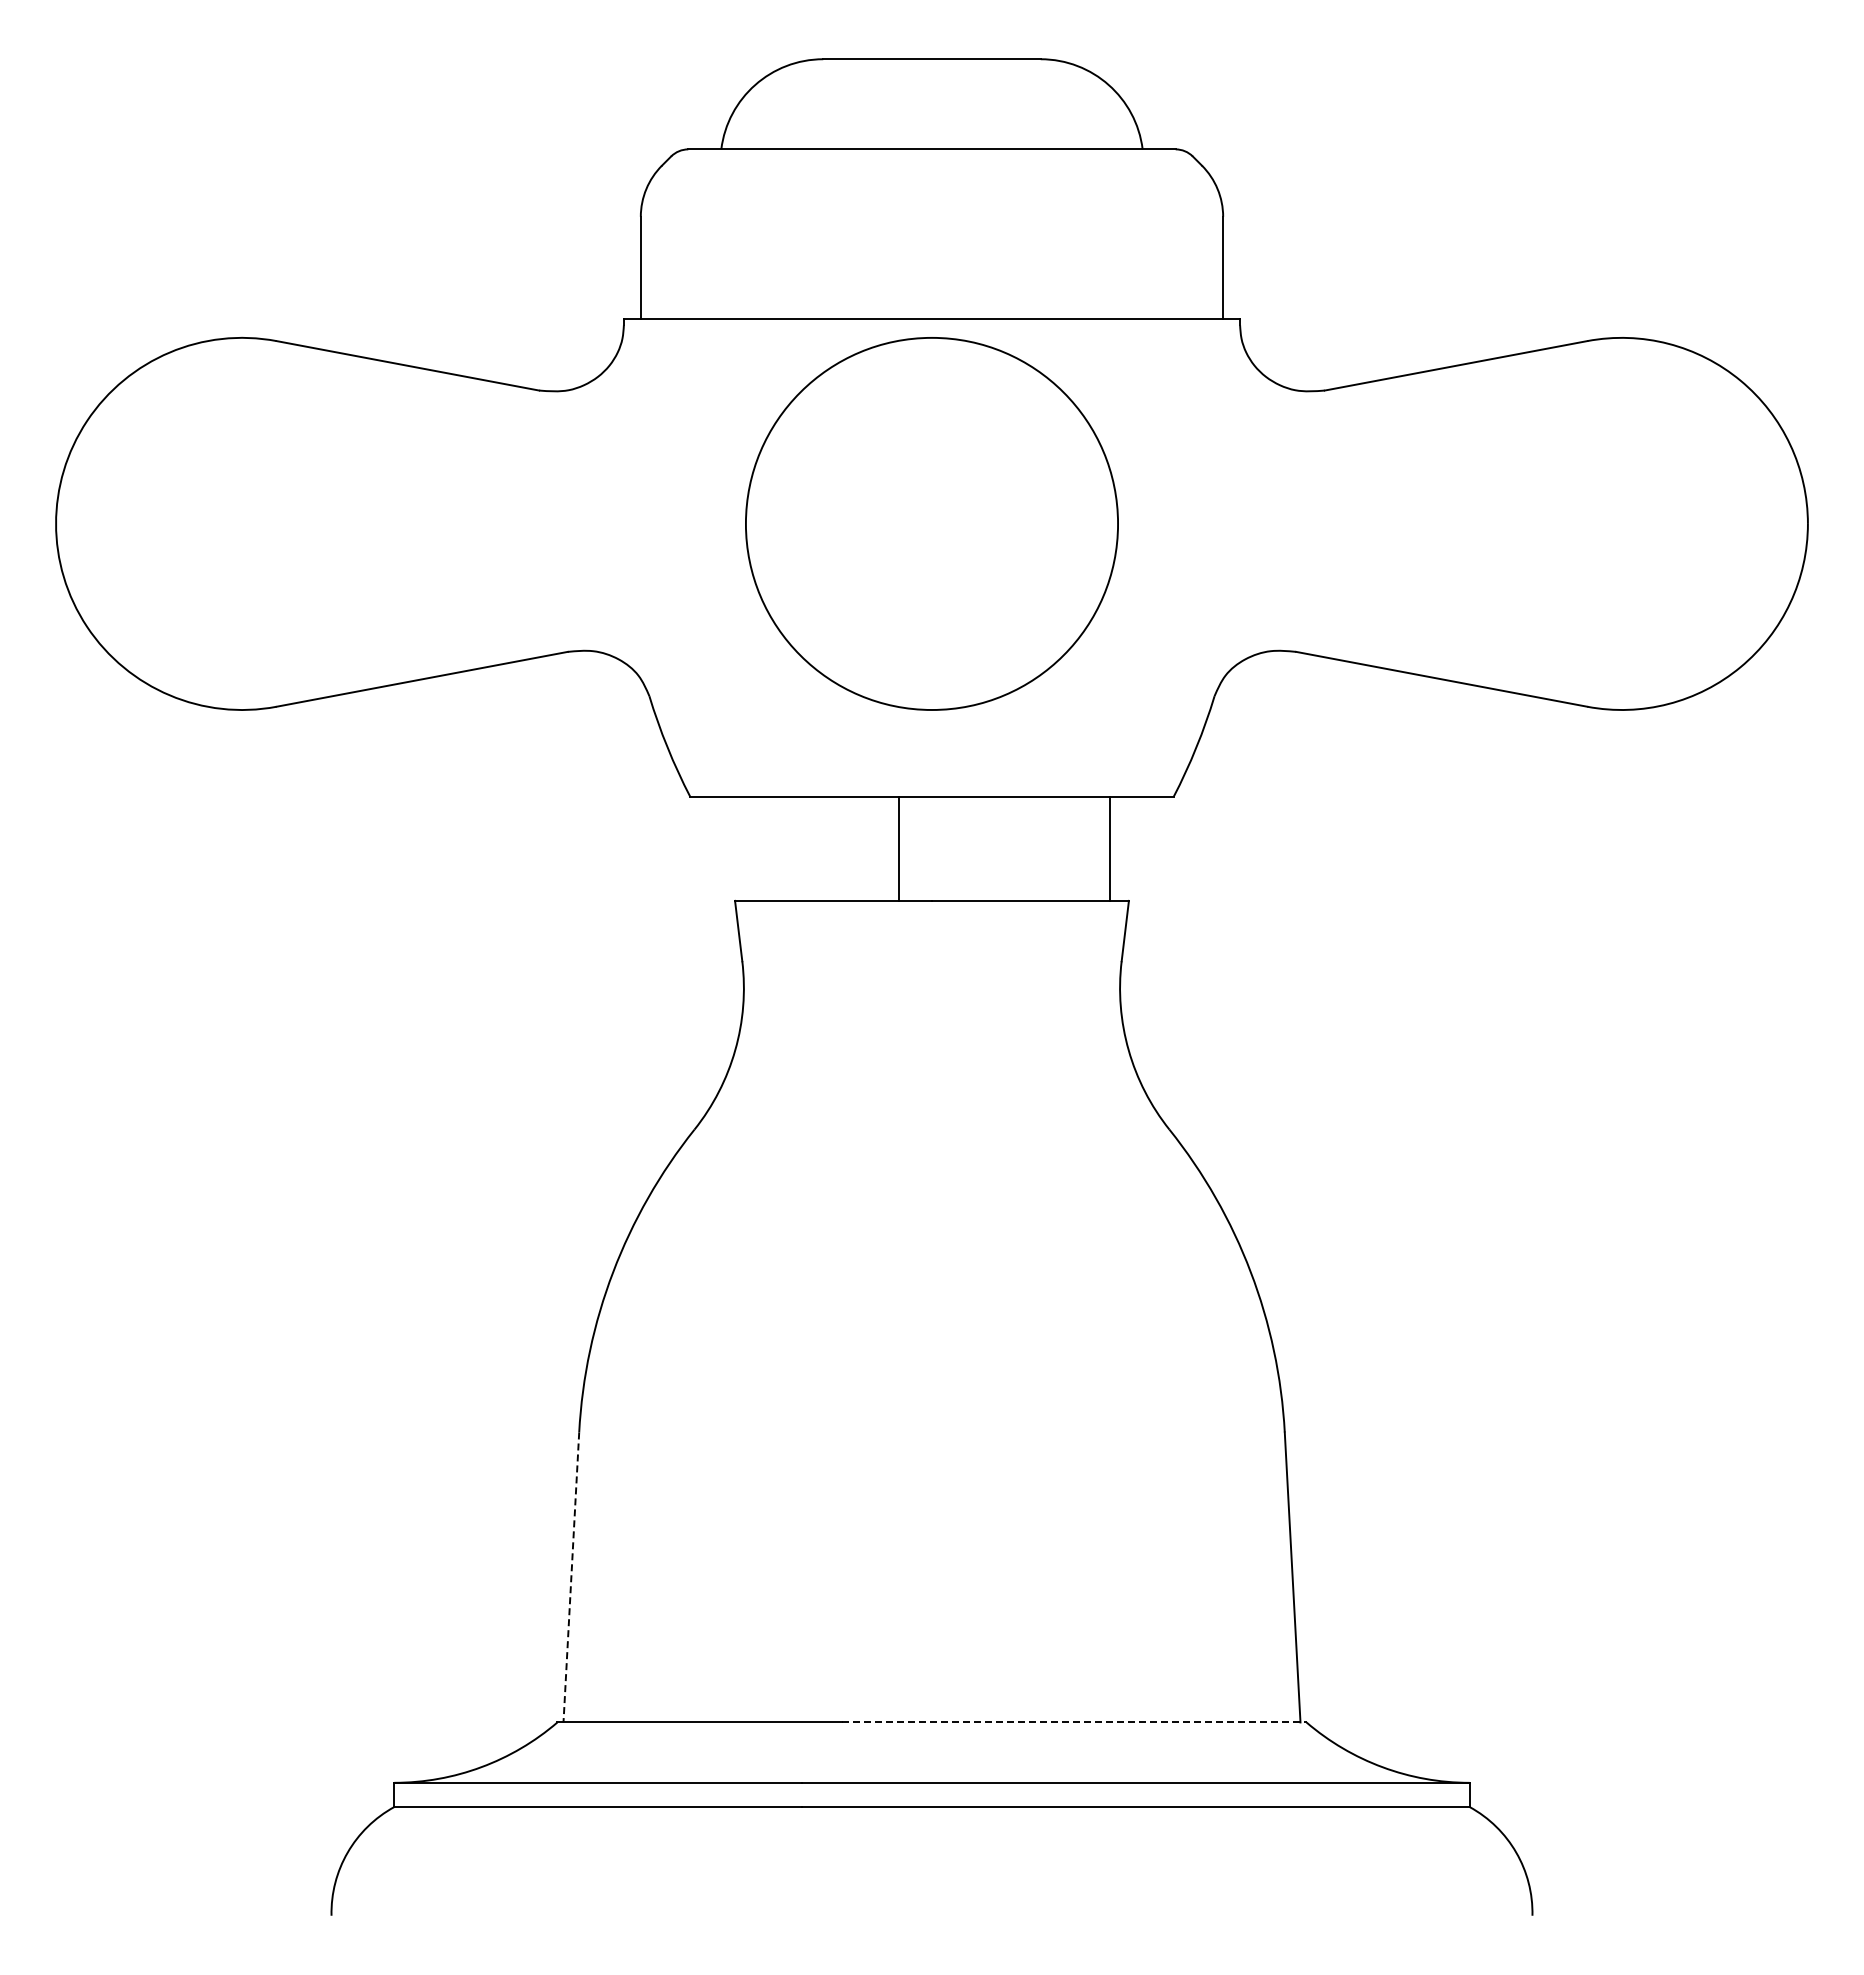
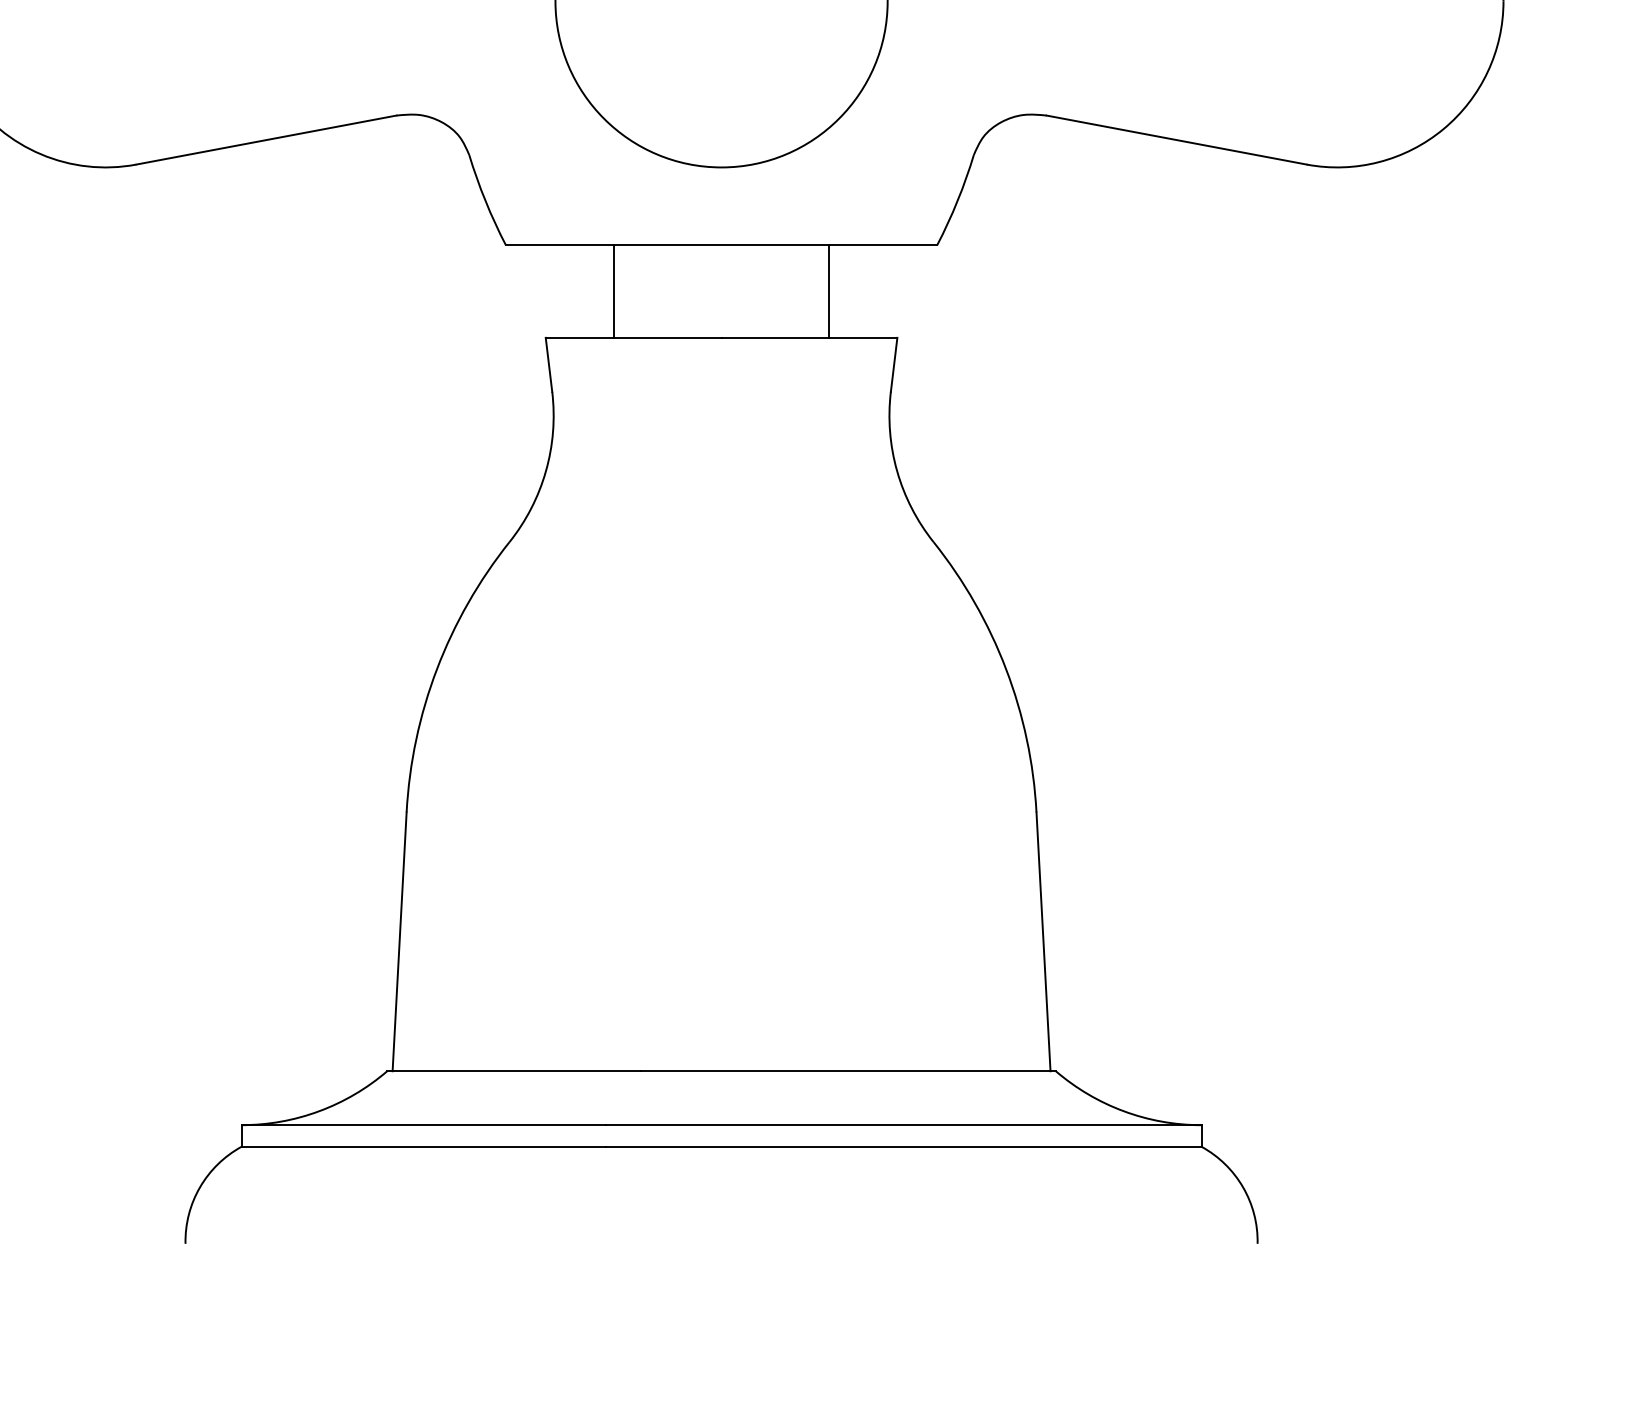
line: (899, 848) -> (614, 291), moved
line: (1109, 848) -> (829, 291), moved
line: (571, 1577) -> (399, 941), dashed -> solid
line: (1074, 1722) -> (848, 1071), dashed -> solid

